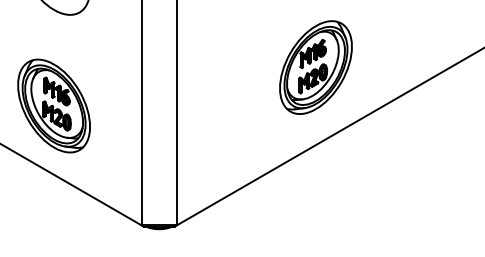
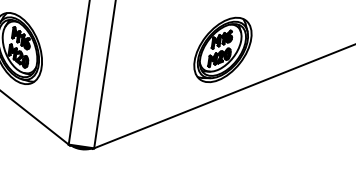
part: (315, 67) -> (222, 49), moved

